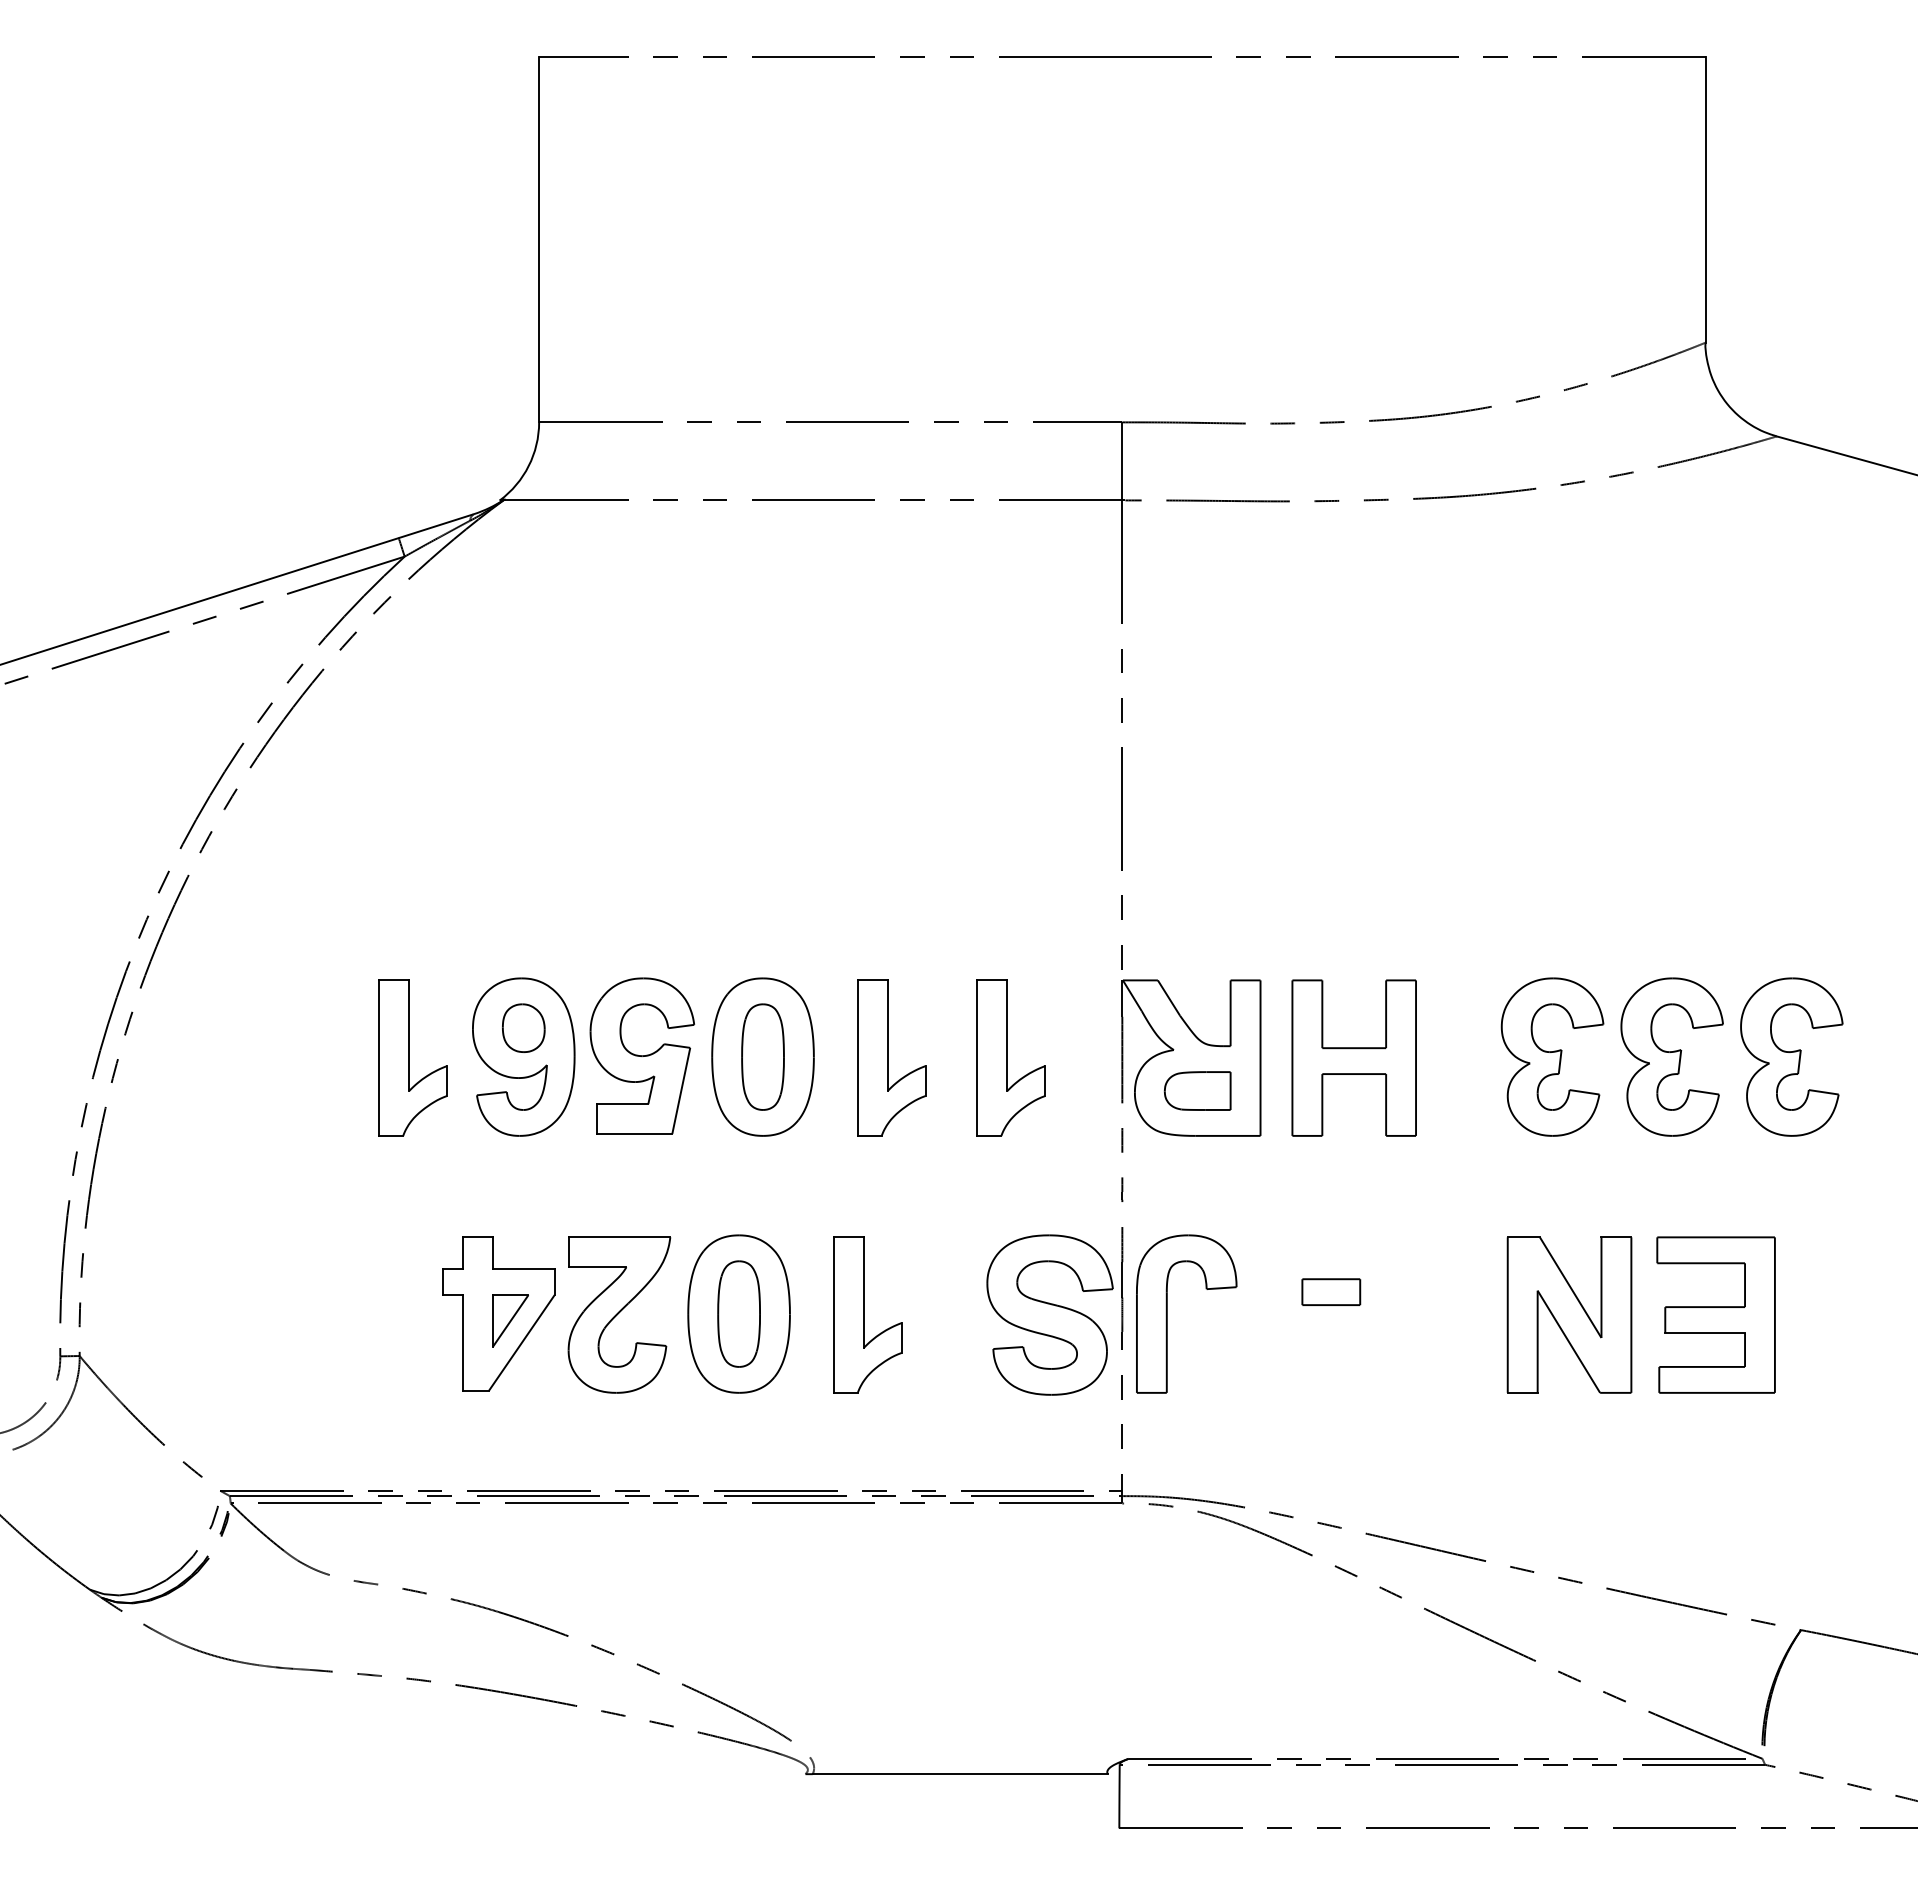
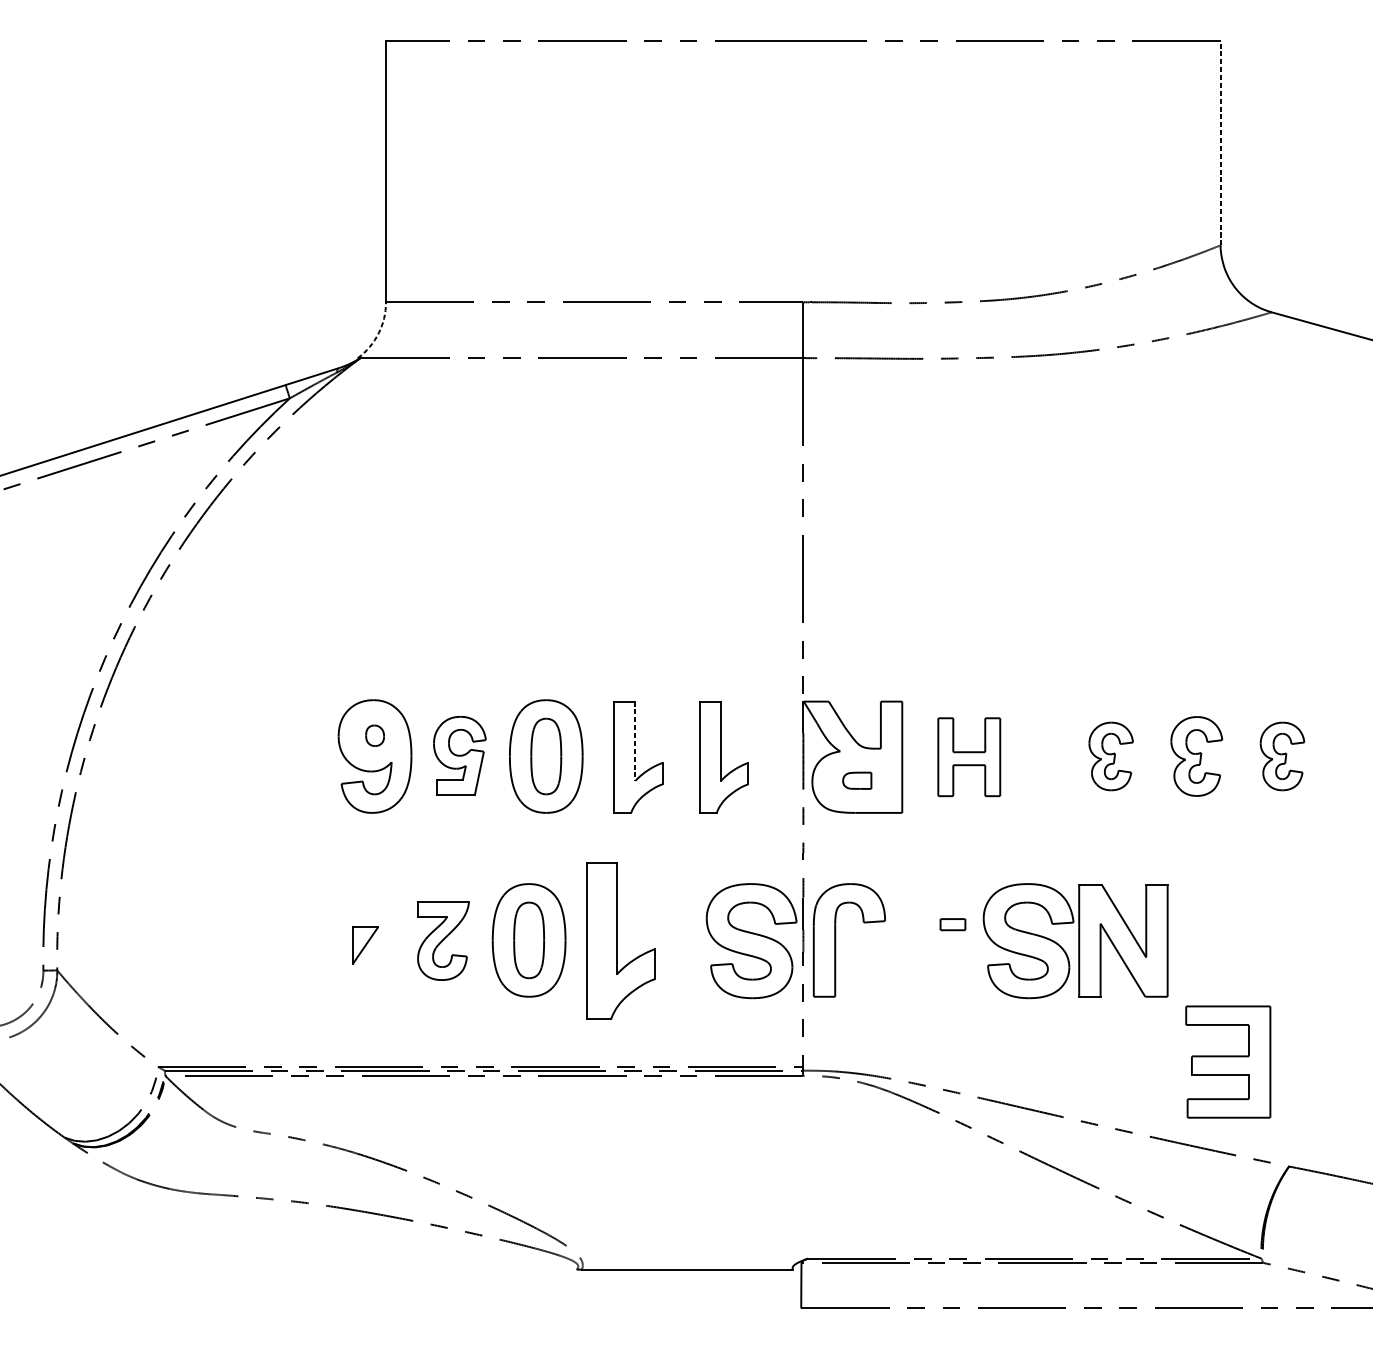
line: (1705, 199) -> (1220, 142), solid -> dashed
arc: (528, 466) -> (378, 333), solid -> dashed
part: (523, 1027) -> (374, 735), size x0.6
line: (887, 1036) -> (635, 741), solid -> dashed
part: (642, 1055) -> (460, 755), size x0.7
part: (1552, 1056) -> (1111, 756), size x0.6
part: (1671, 1056) -> (1196, 756), size x0.7
part: (1791, 1056) -> (1282, 756), size x0.6
part: (412, 1057) -> (295, 756), removed
part: (1353, 1057) -> (968, 756), size x0.7
part: (1197, 1090) -> (857, 780), size x0.6
part: (1331, 1291) -> (953, 924), size x0.6
part: (498, 1313) -> (356, 939), removed
part: (619, 1314) -> (443, 940), size x0.7
part: (867, 1314) -> (621, 940), size x1.4
part: (1436, 1314) -> (1028, 940), added
part: (1715, 1314) -> (1227, 1061), moved

